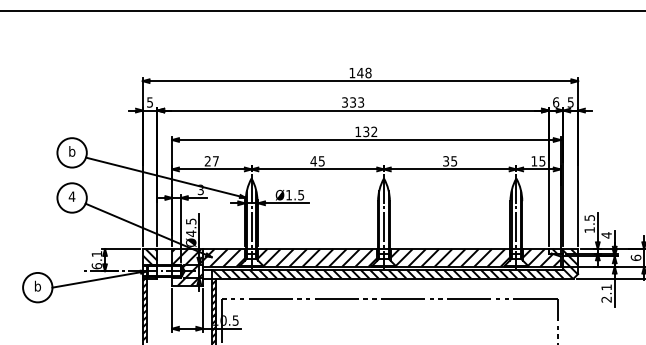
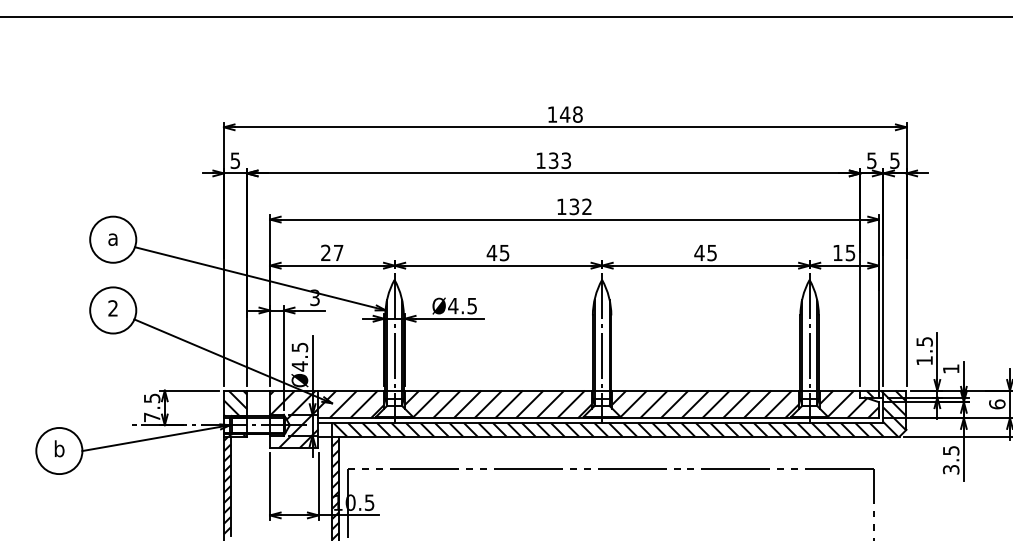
text: (344, 102) -> (540, 160), 333 -> 133
text: (556, 102) -> (872, 160), 6 -> 5
text: (72, 151) -> (113, 237), b -> a
text: (445, 161) -> (698, 253), 35 -> 45
text: (288, 195) -> (452, 306), Ø1.5 -> Ø4.5
text: (71, 196) -> (112, 308), 4 -> 2
text: (606, 235) -> (950, 369), 4 -> 1
text: (96, 260) -> (151, 408), 6.1 -> 7.5
text: (606, 293) -> (950, 460), 2.1 -> 3.5

